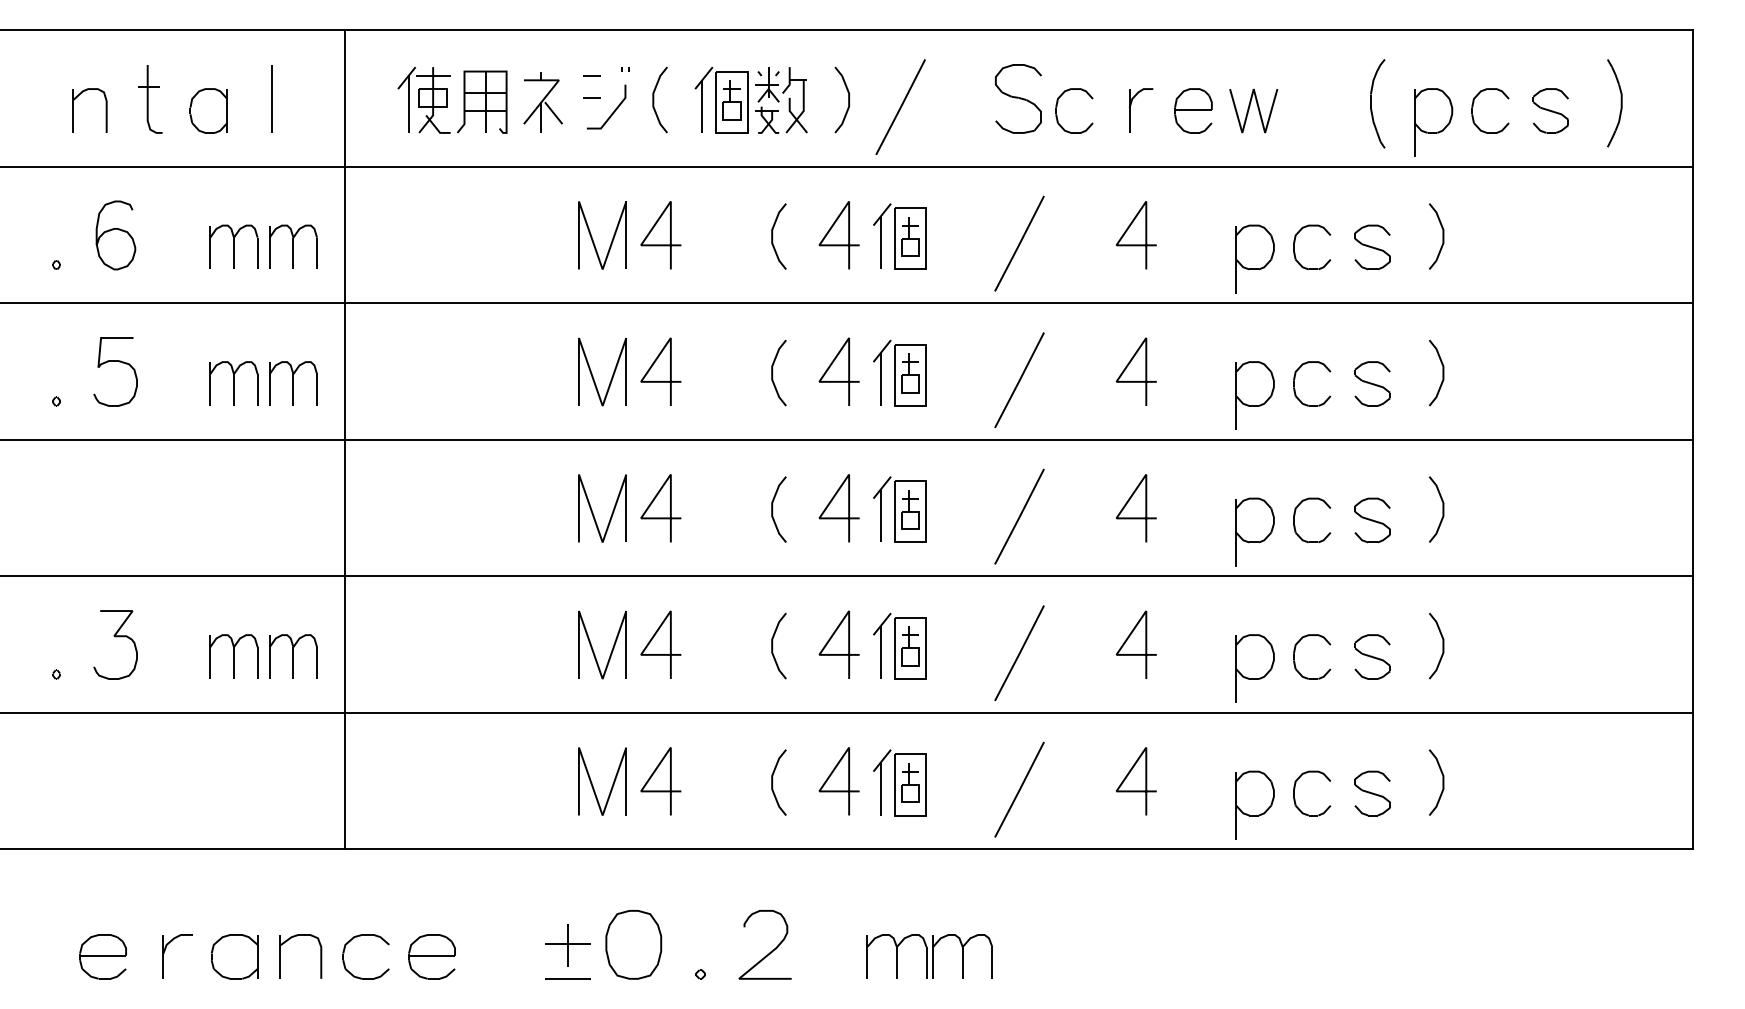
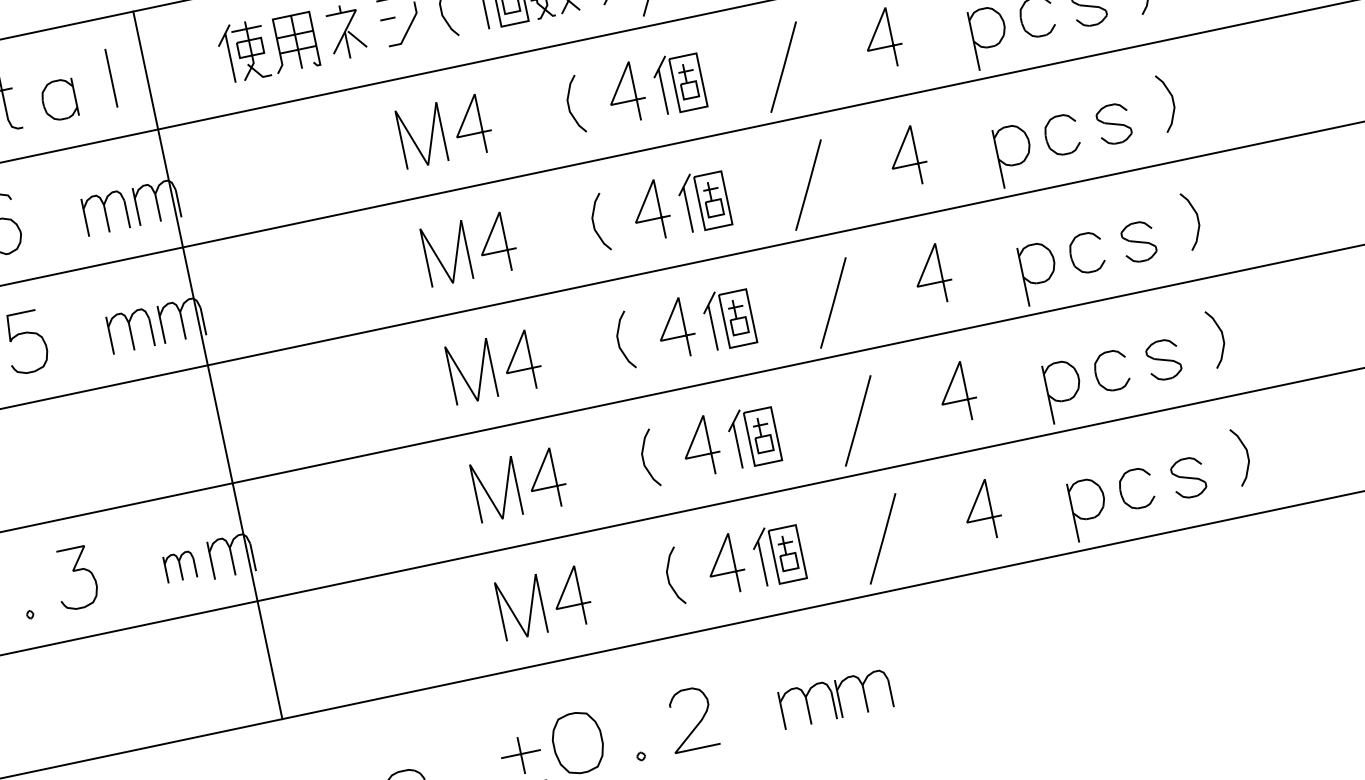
line: (344, 439) -> (207, 365), moved
part: (233, 656) -> (179, 566), size x0.7

